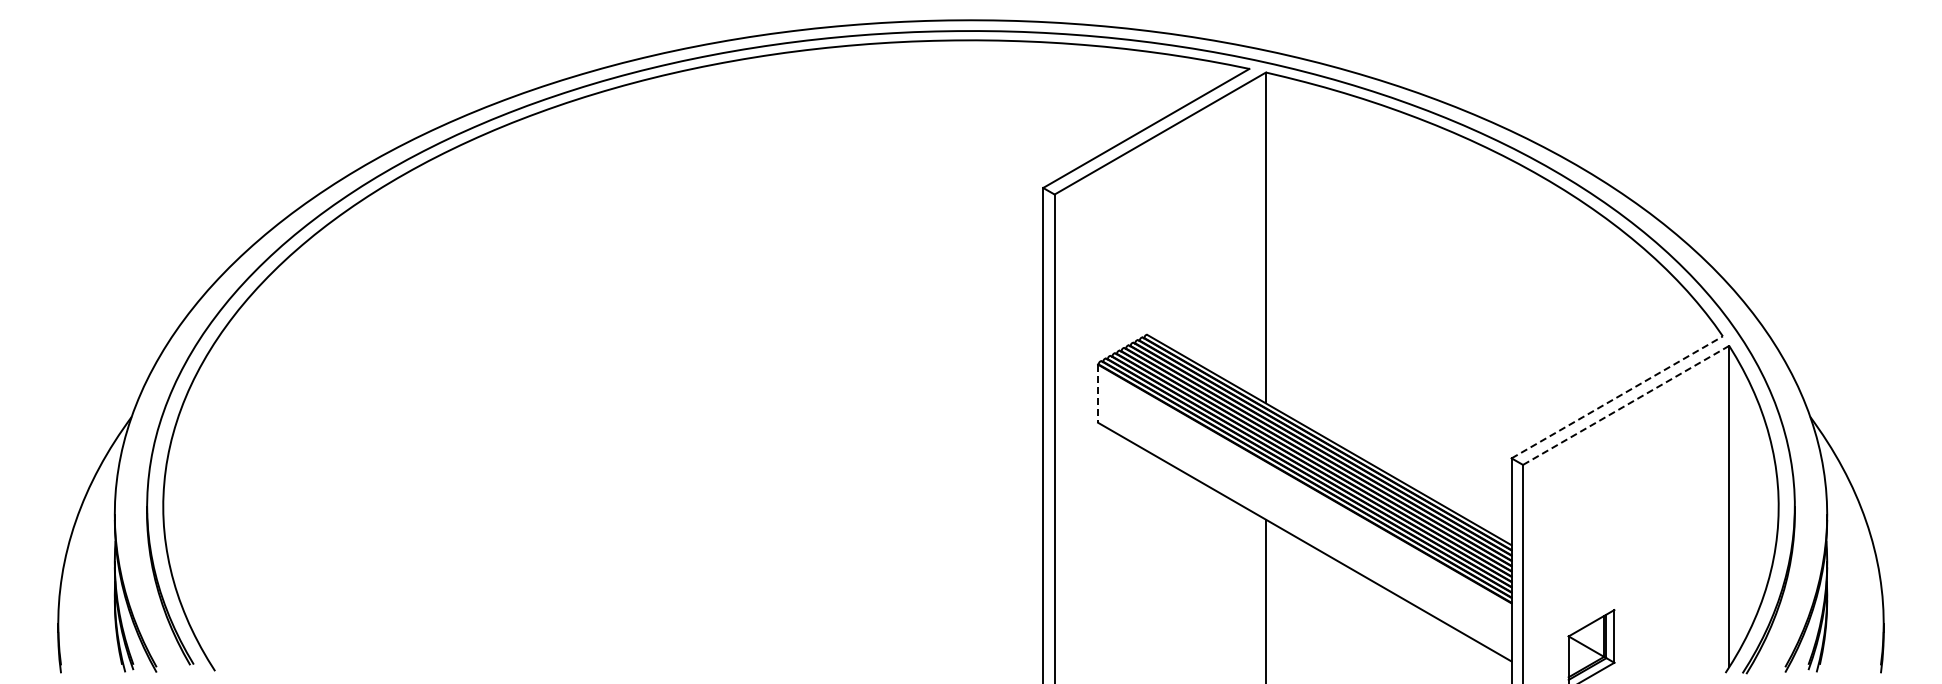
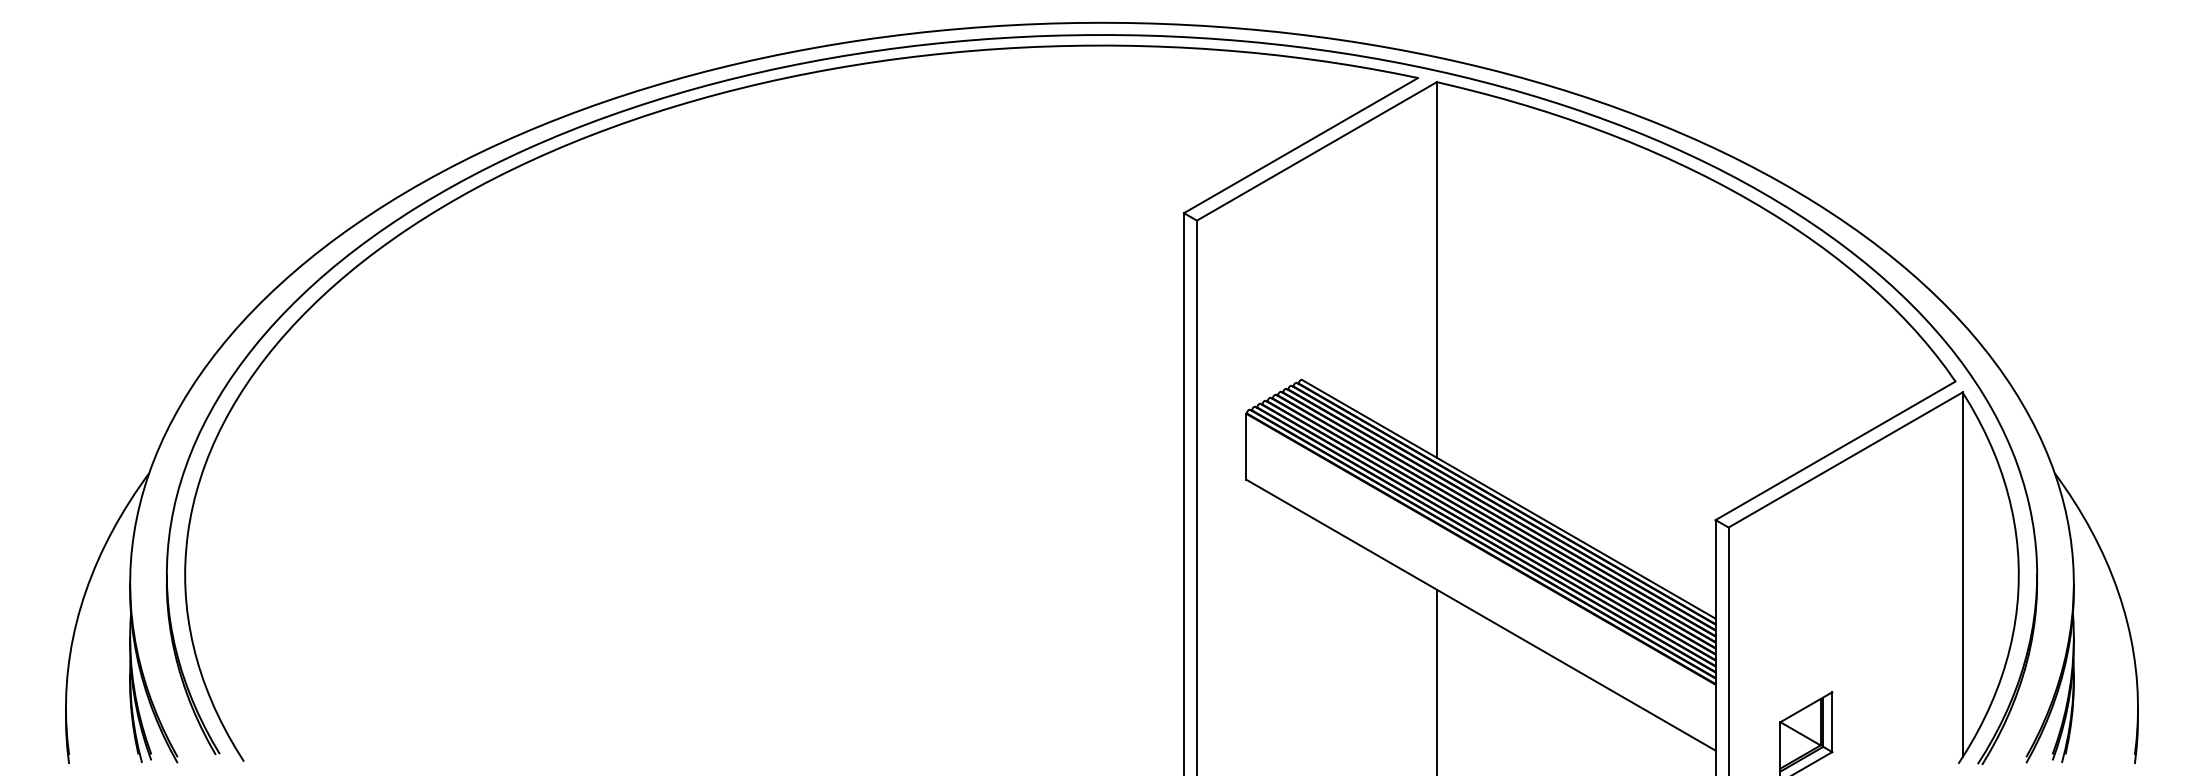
line: (1098, 394) -> (1246, 447), dashed -> solid
line: (1617, 397) -> (1835, 450), dashed -> solid
line: (1625, 405) -> (1844, 460), dashed -> solid

